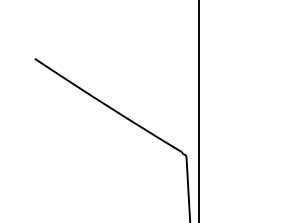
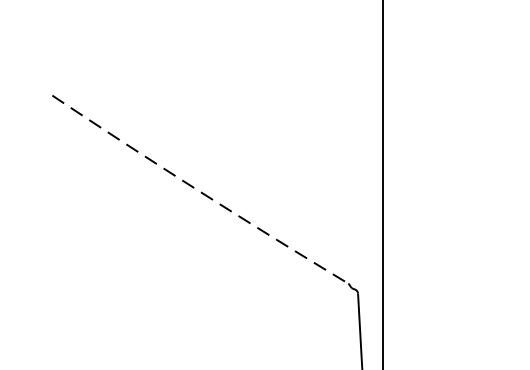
arc: (107, 106) -> (198, 191), solid -> dashed

